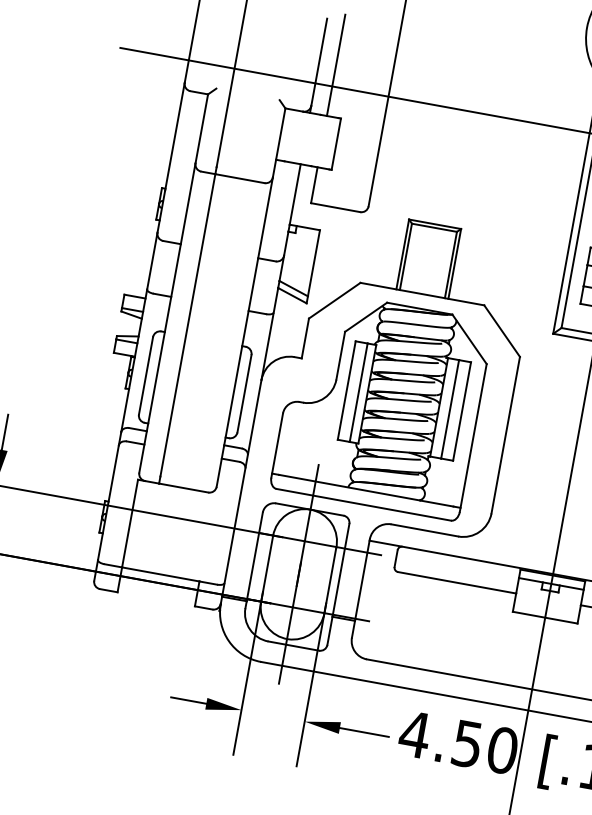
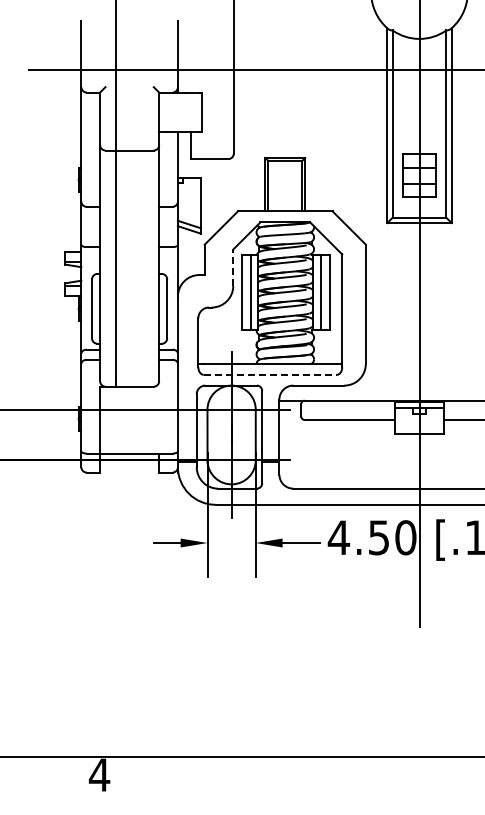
line: (335, 64) -> (190, 53), removed
line: (341, 355) -> (233, 267), solid -> dashed
line: (364, 504) -> (270, 374), solid -> dashed

